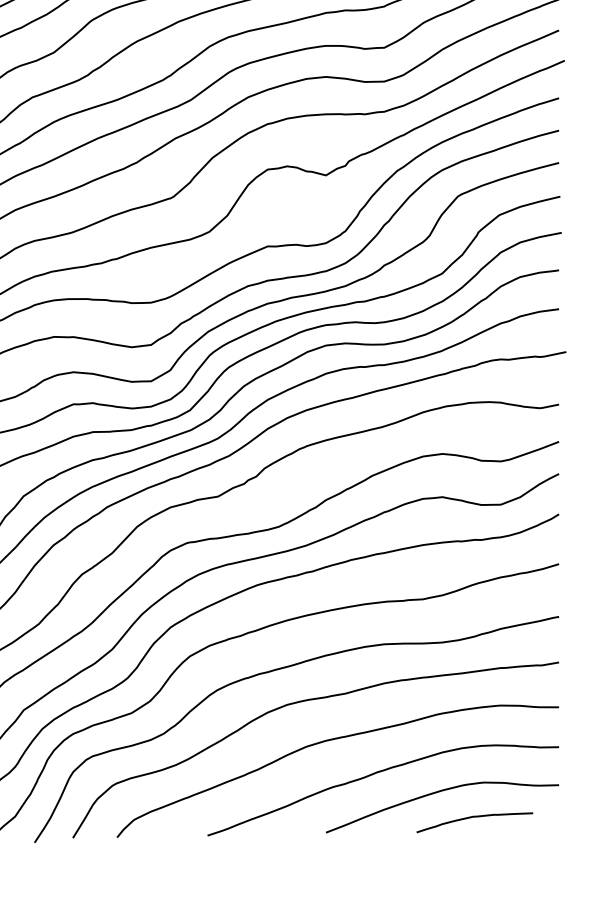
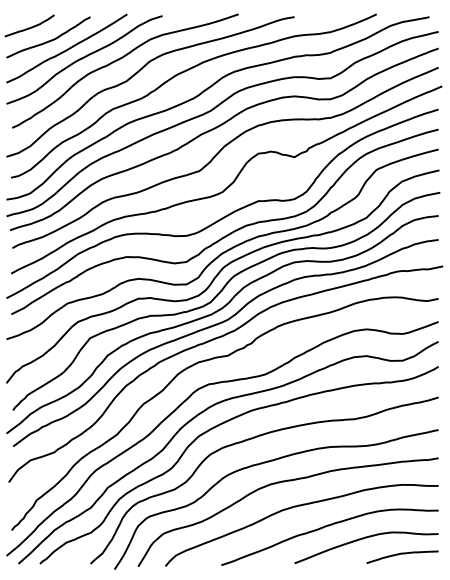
curve: (474, 818) -> (402, 554), moved

